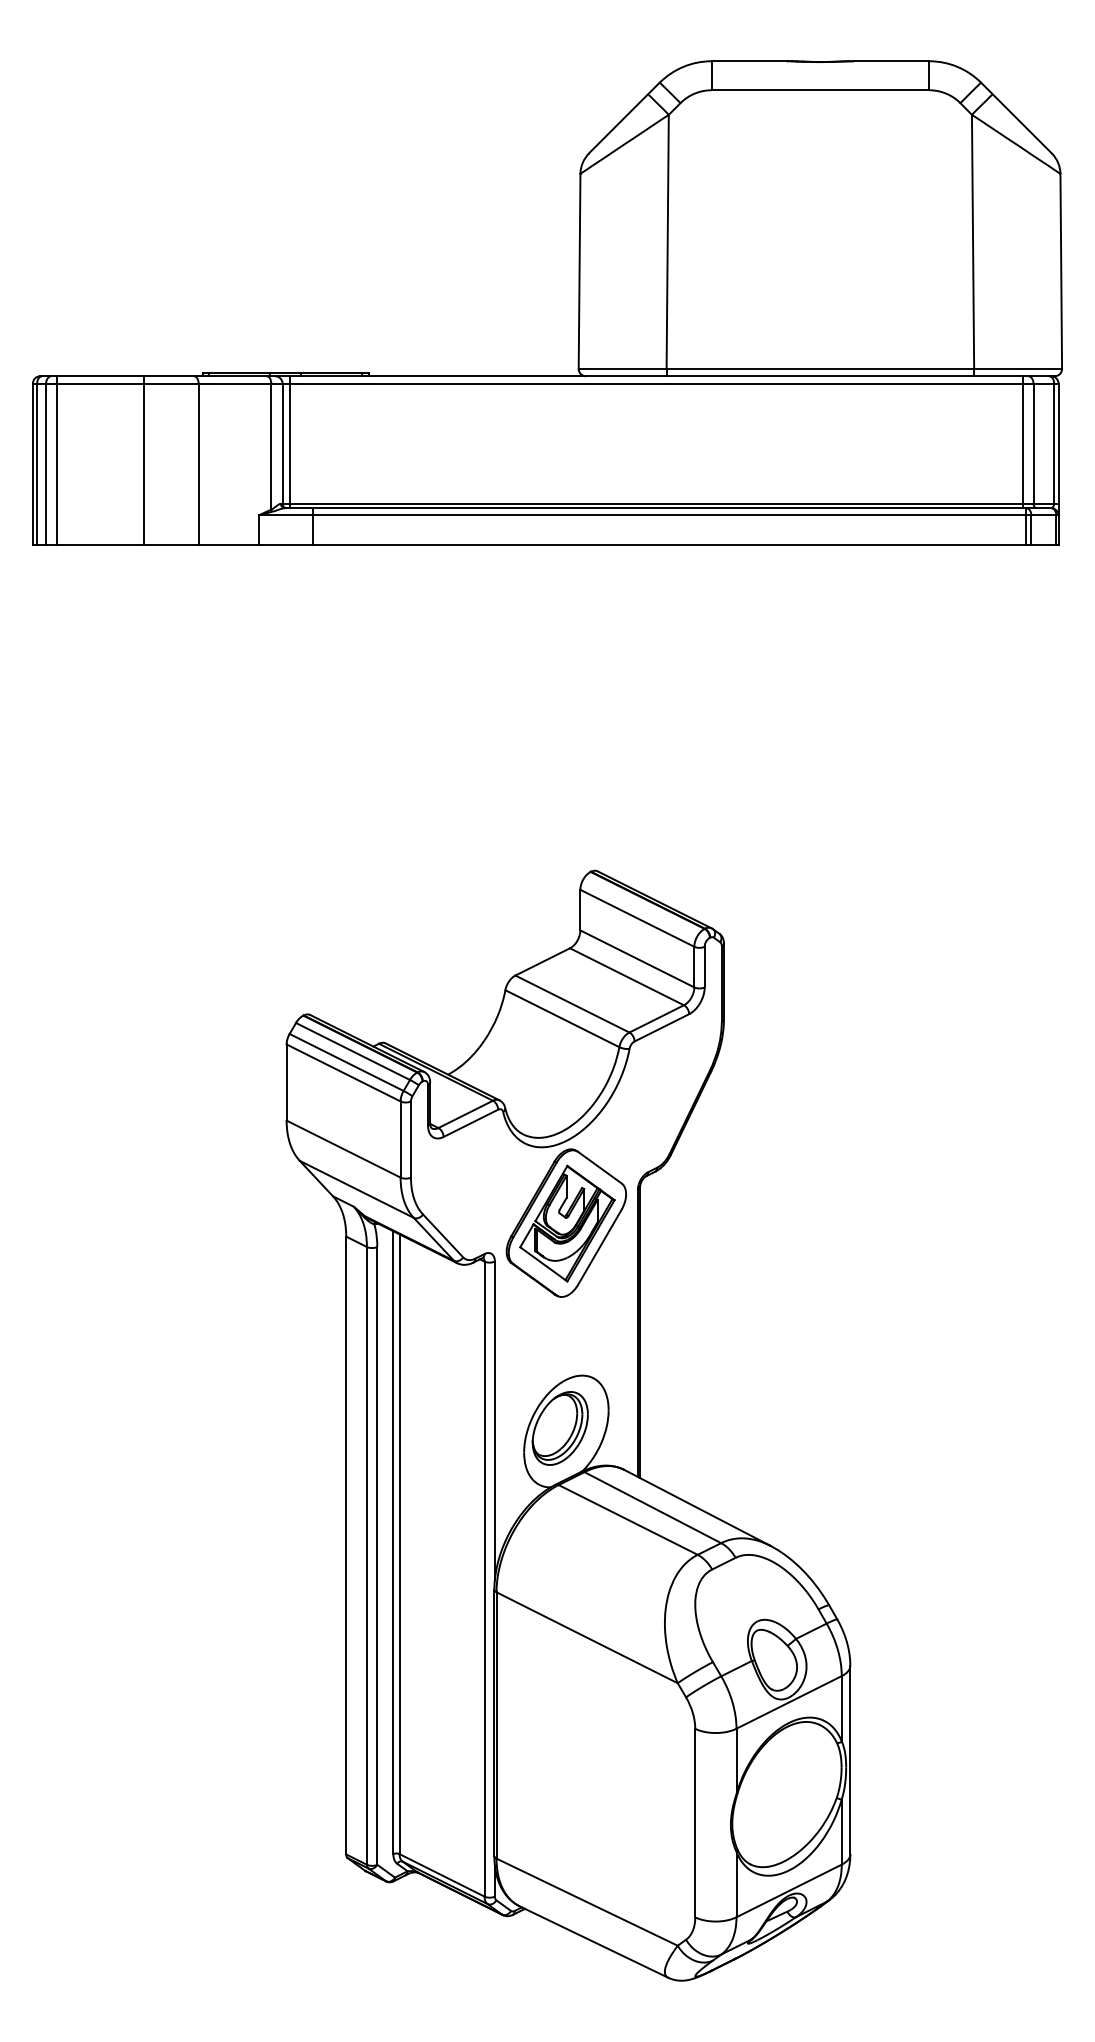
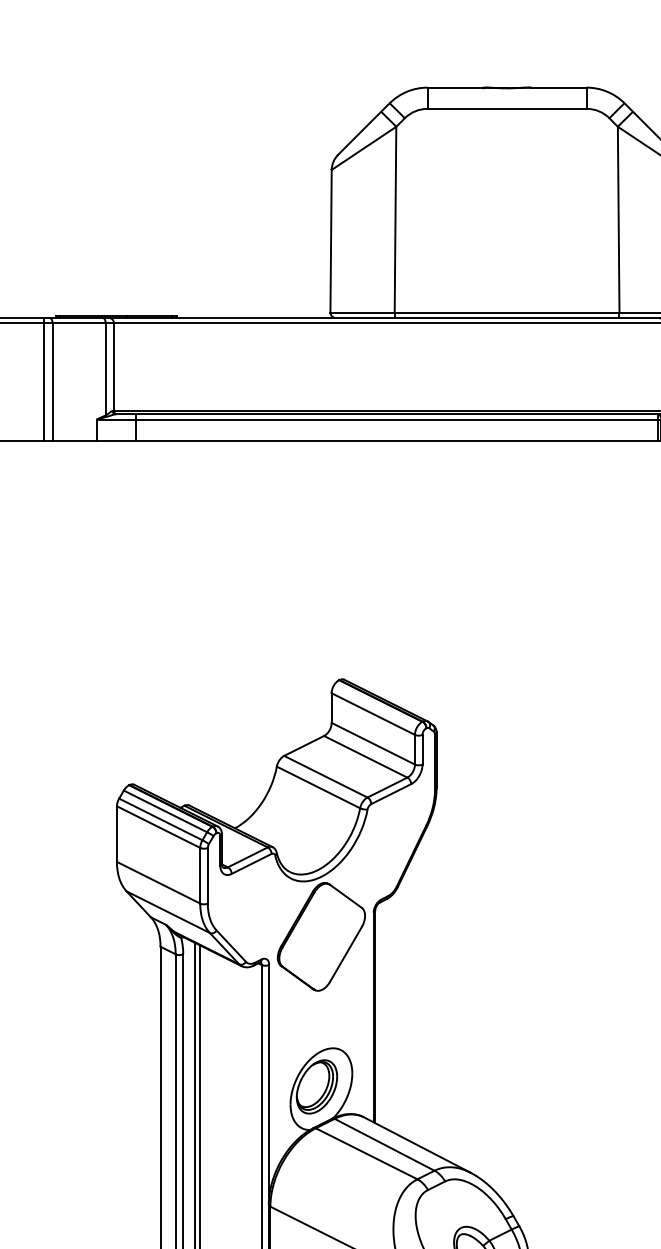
line: (289, 442) -> (119, 366), removed
line: (1023, 442) -> (655, 366), removed
line: (144, 460) -> (44, 379), moved
part: (567, 1223) -> (322, 937), removed

